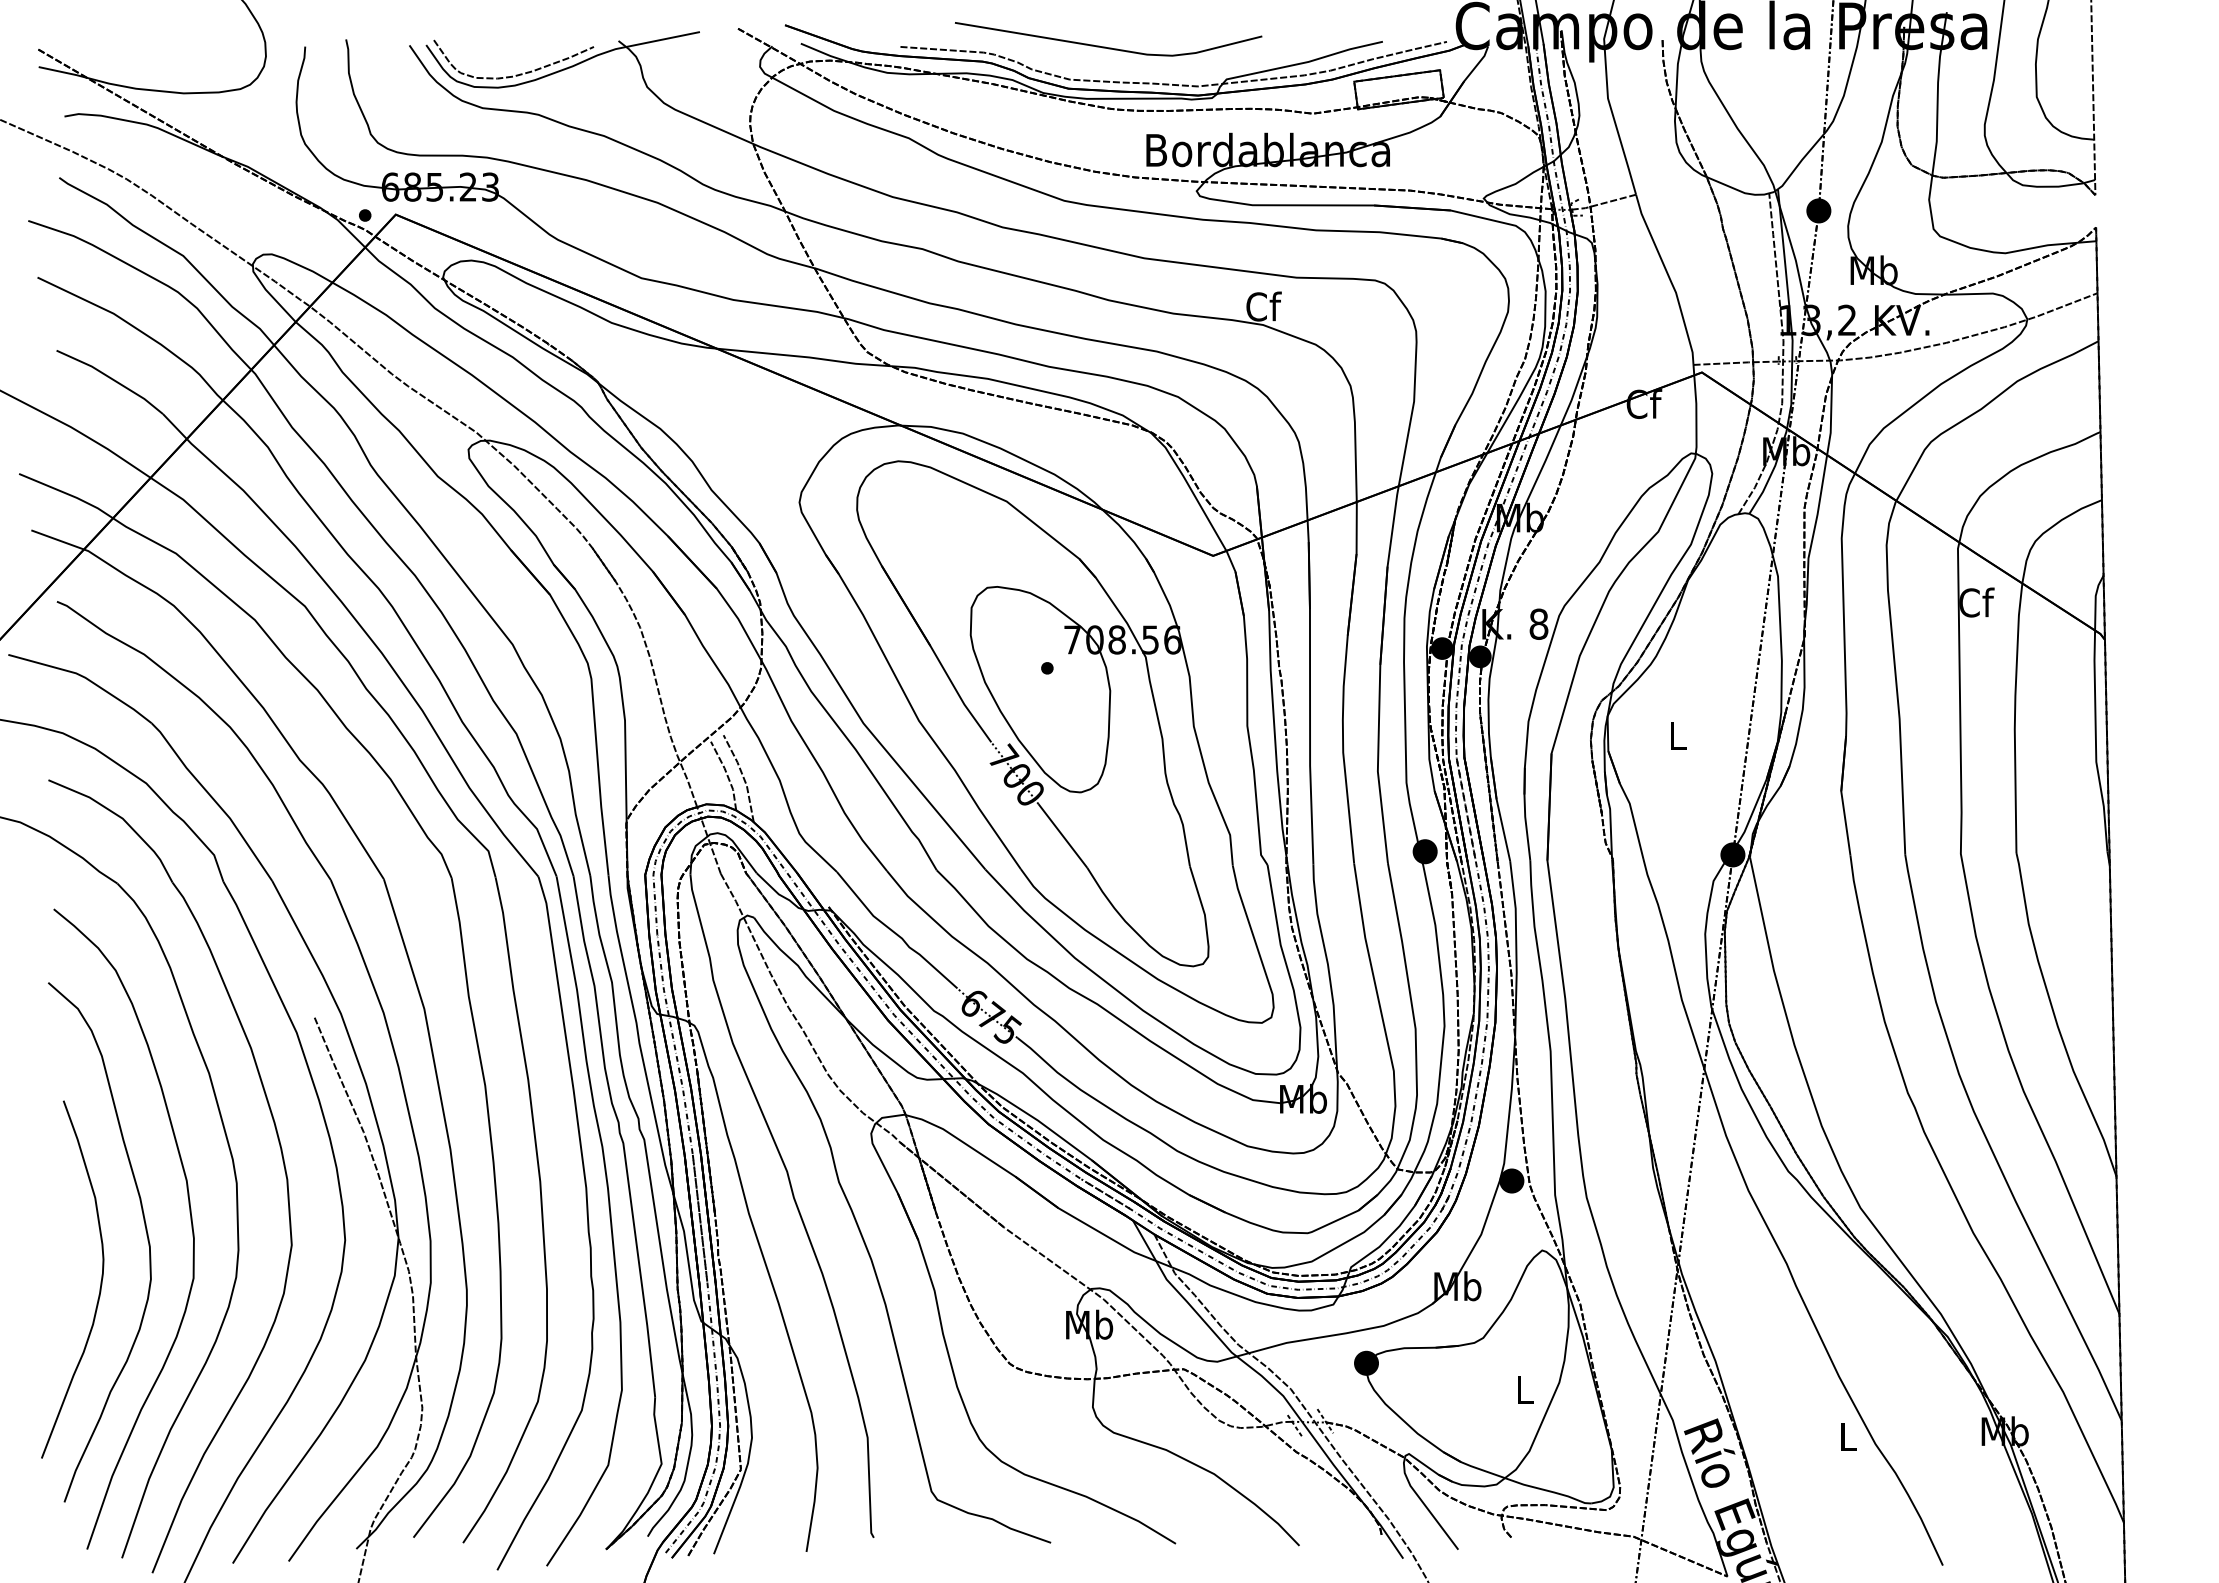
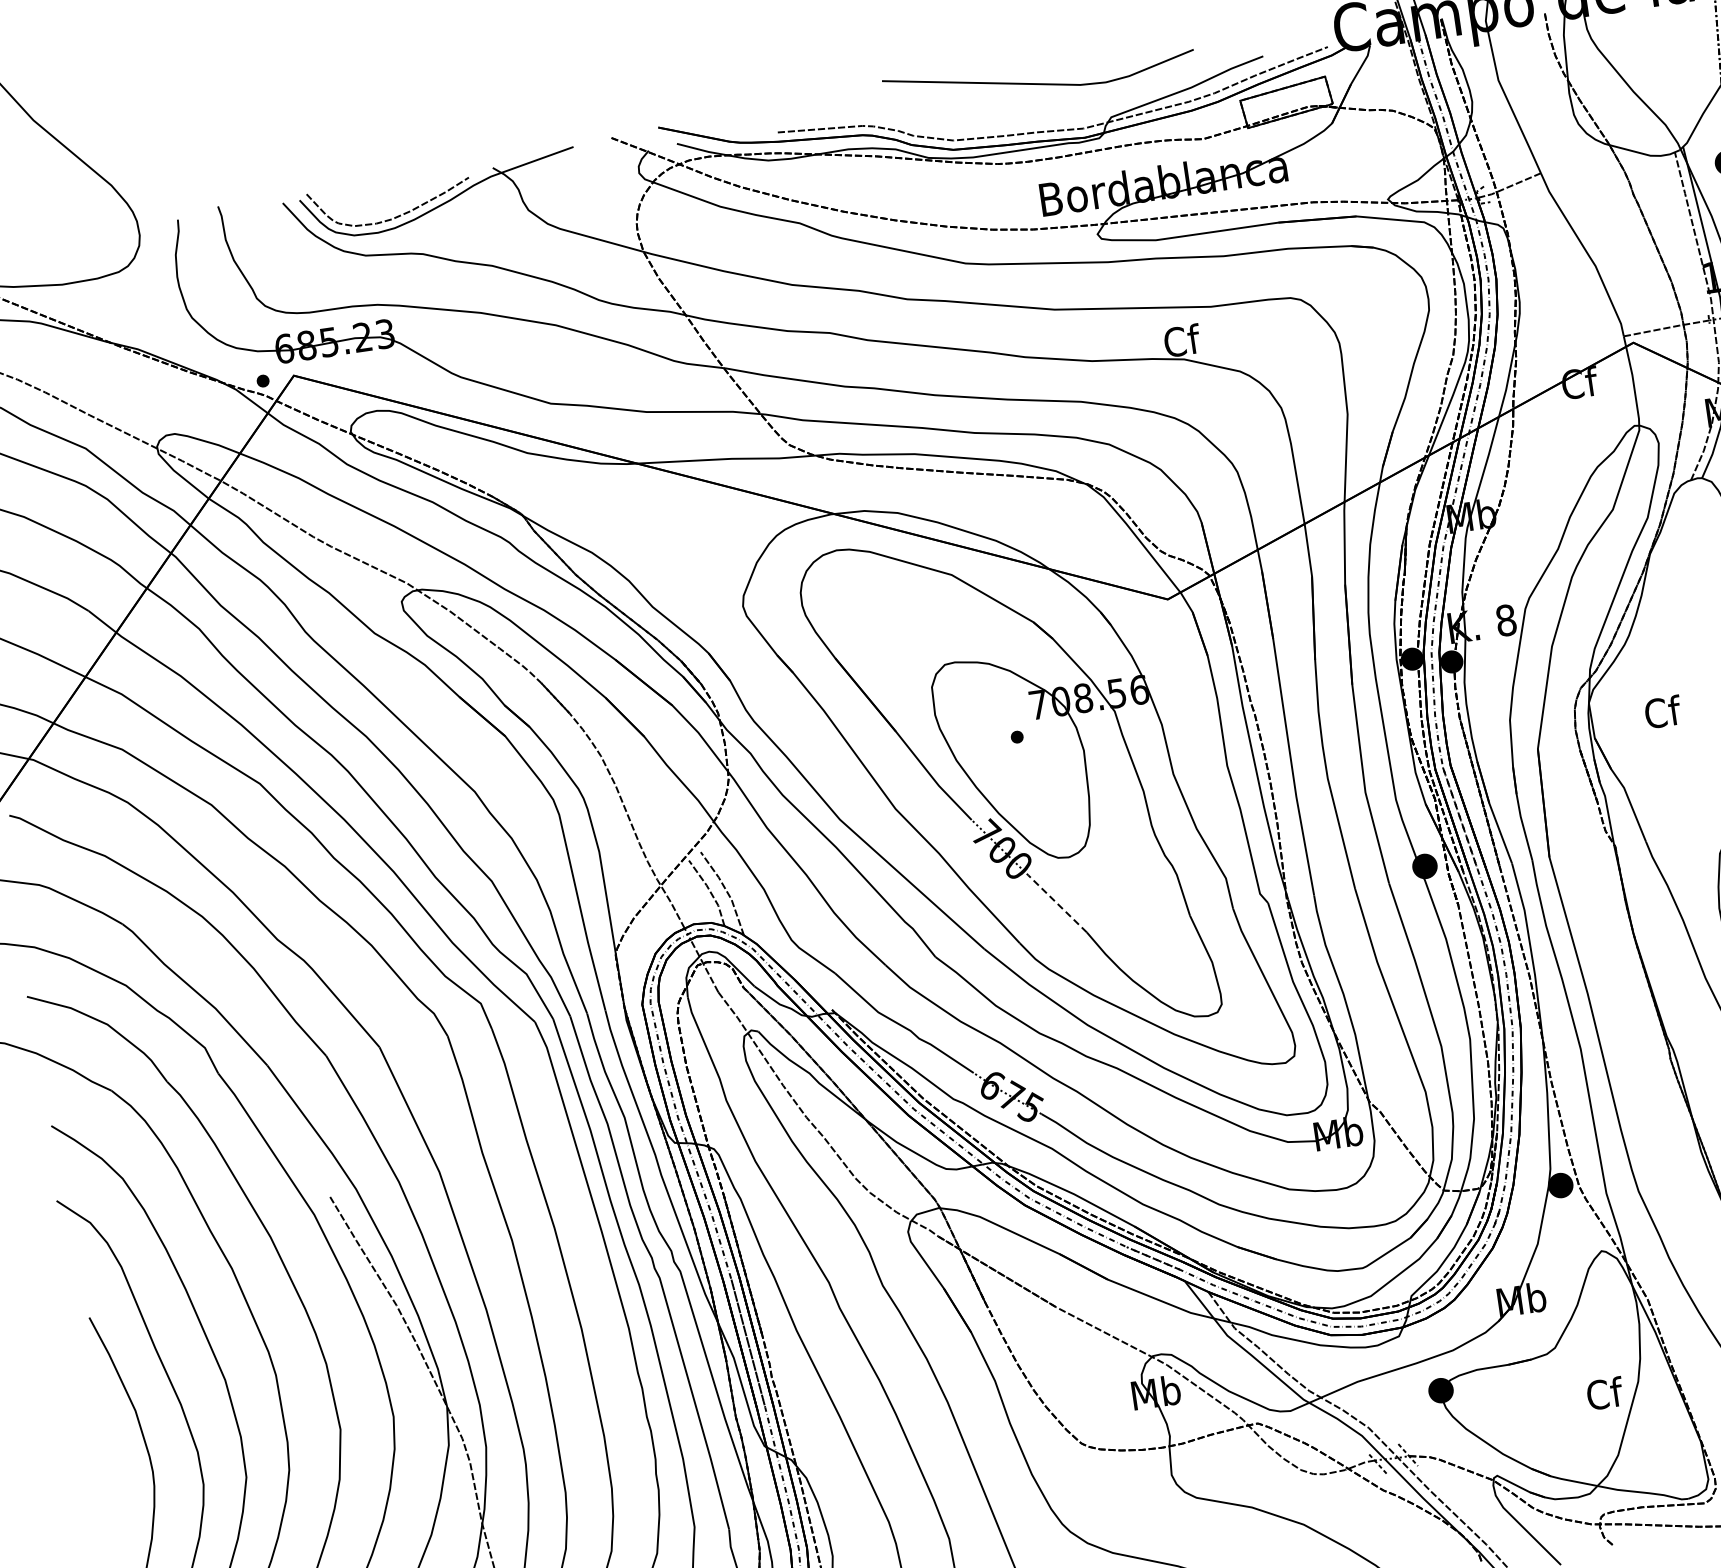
line: (1105, 46) -> (1037, 82), moved
text: (1678, 735) -> (1663, 712), L -> Cf
line: (1062, 835) -> (1057, 903), solid -> dashed
text: (1525, 1389) -> (1605, 1393), L -> Cf

